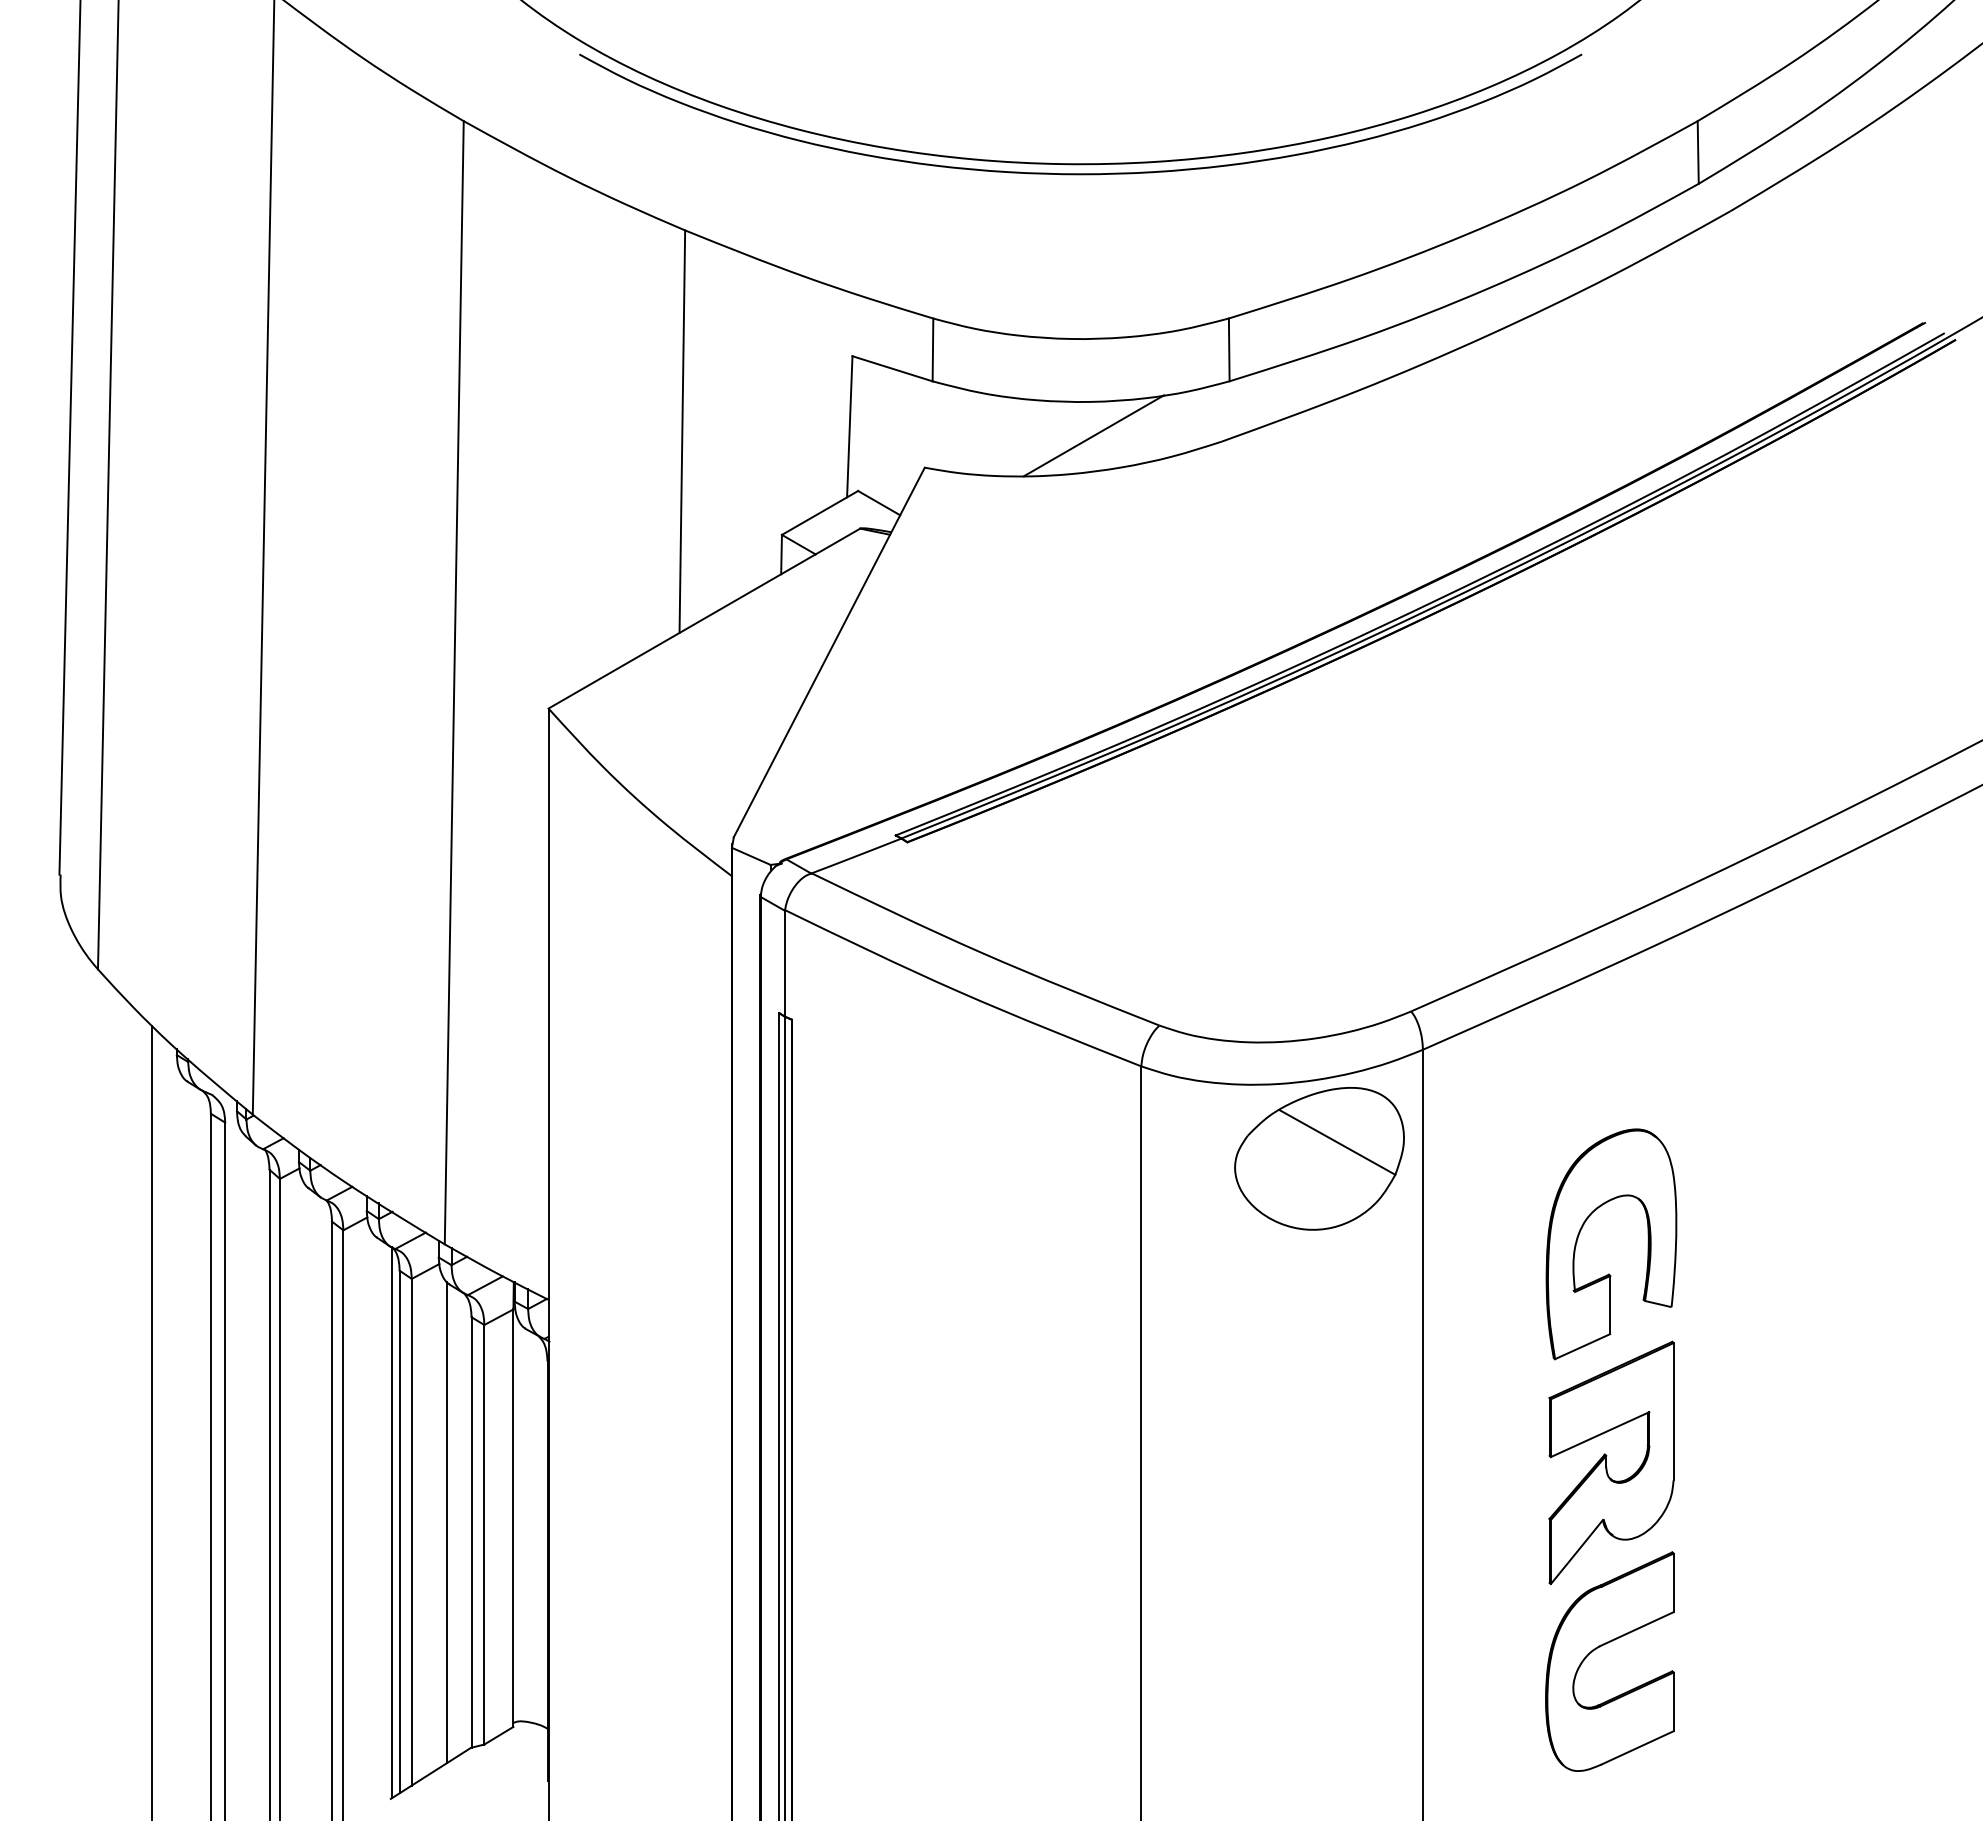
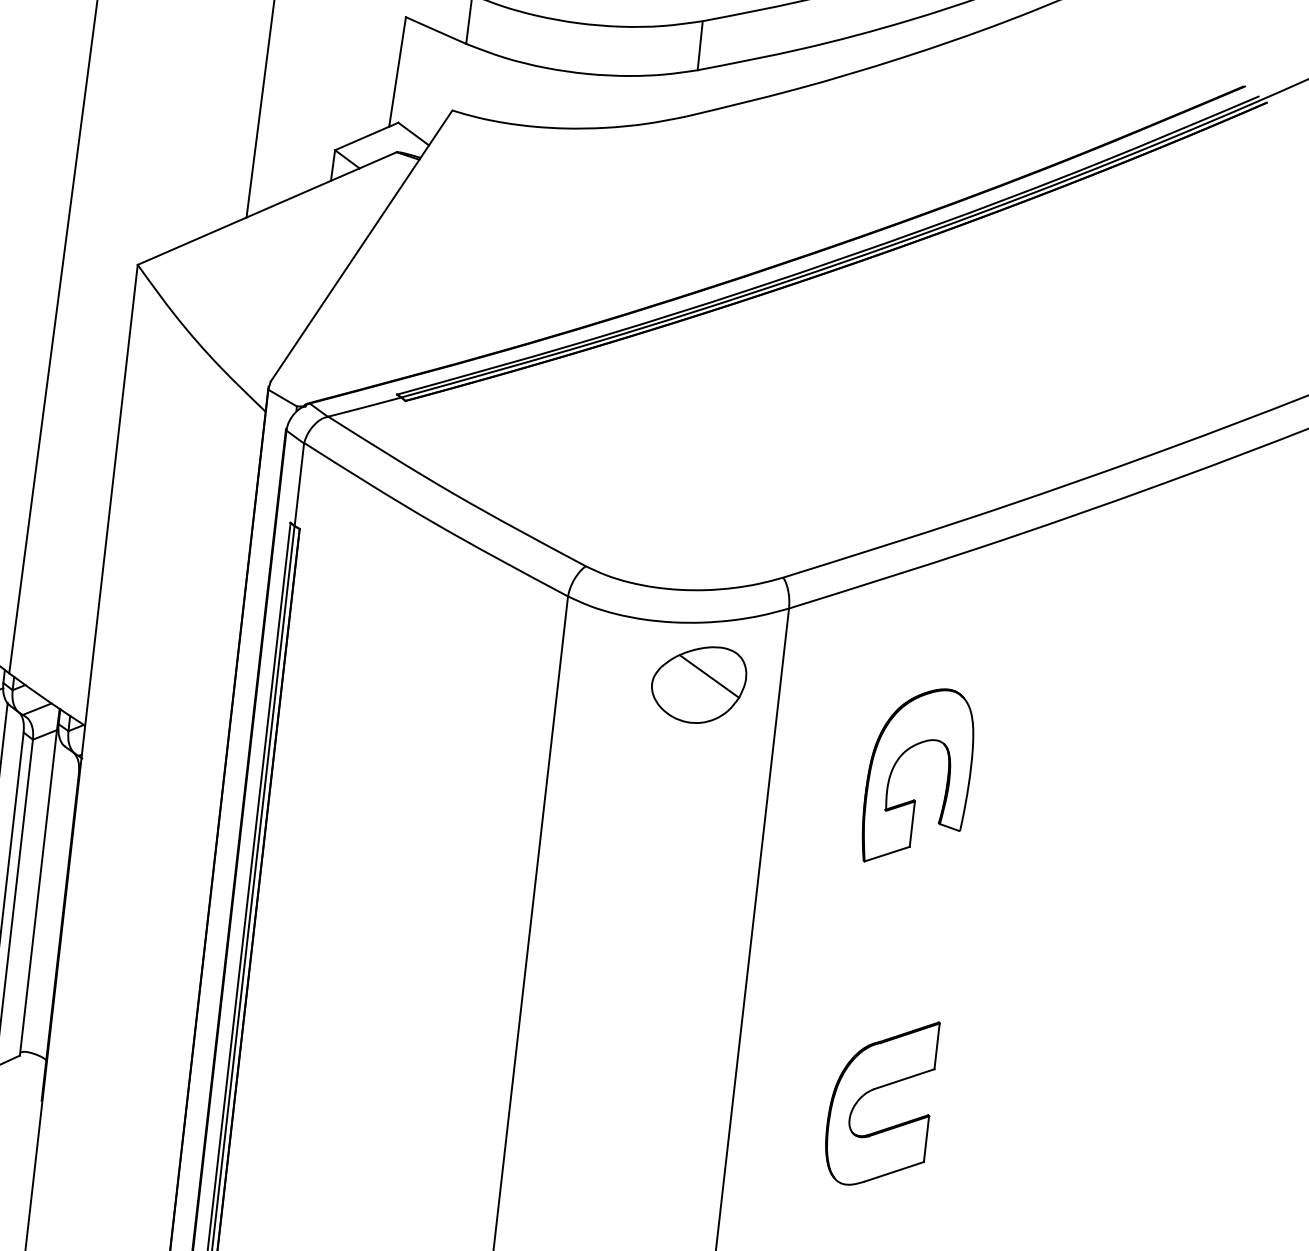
line: (1093, 435) -> (586, 100), removed
part: (1319, 1158) -> (698, 684), size x0.7
part: (1611, 1462) -> (899, 947), removed

